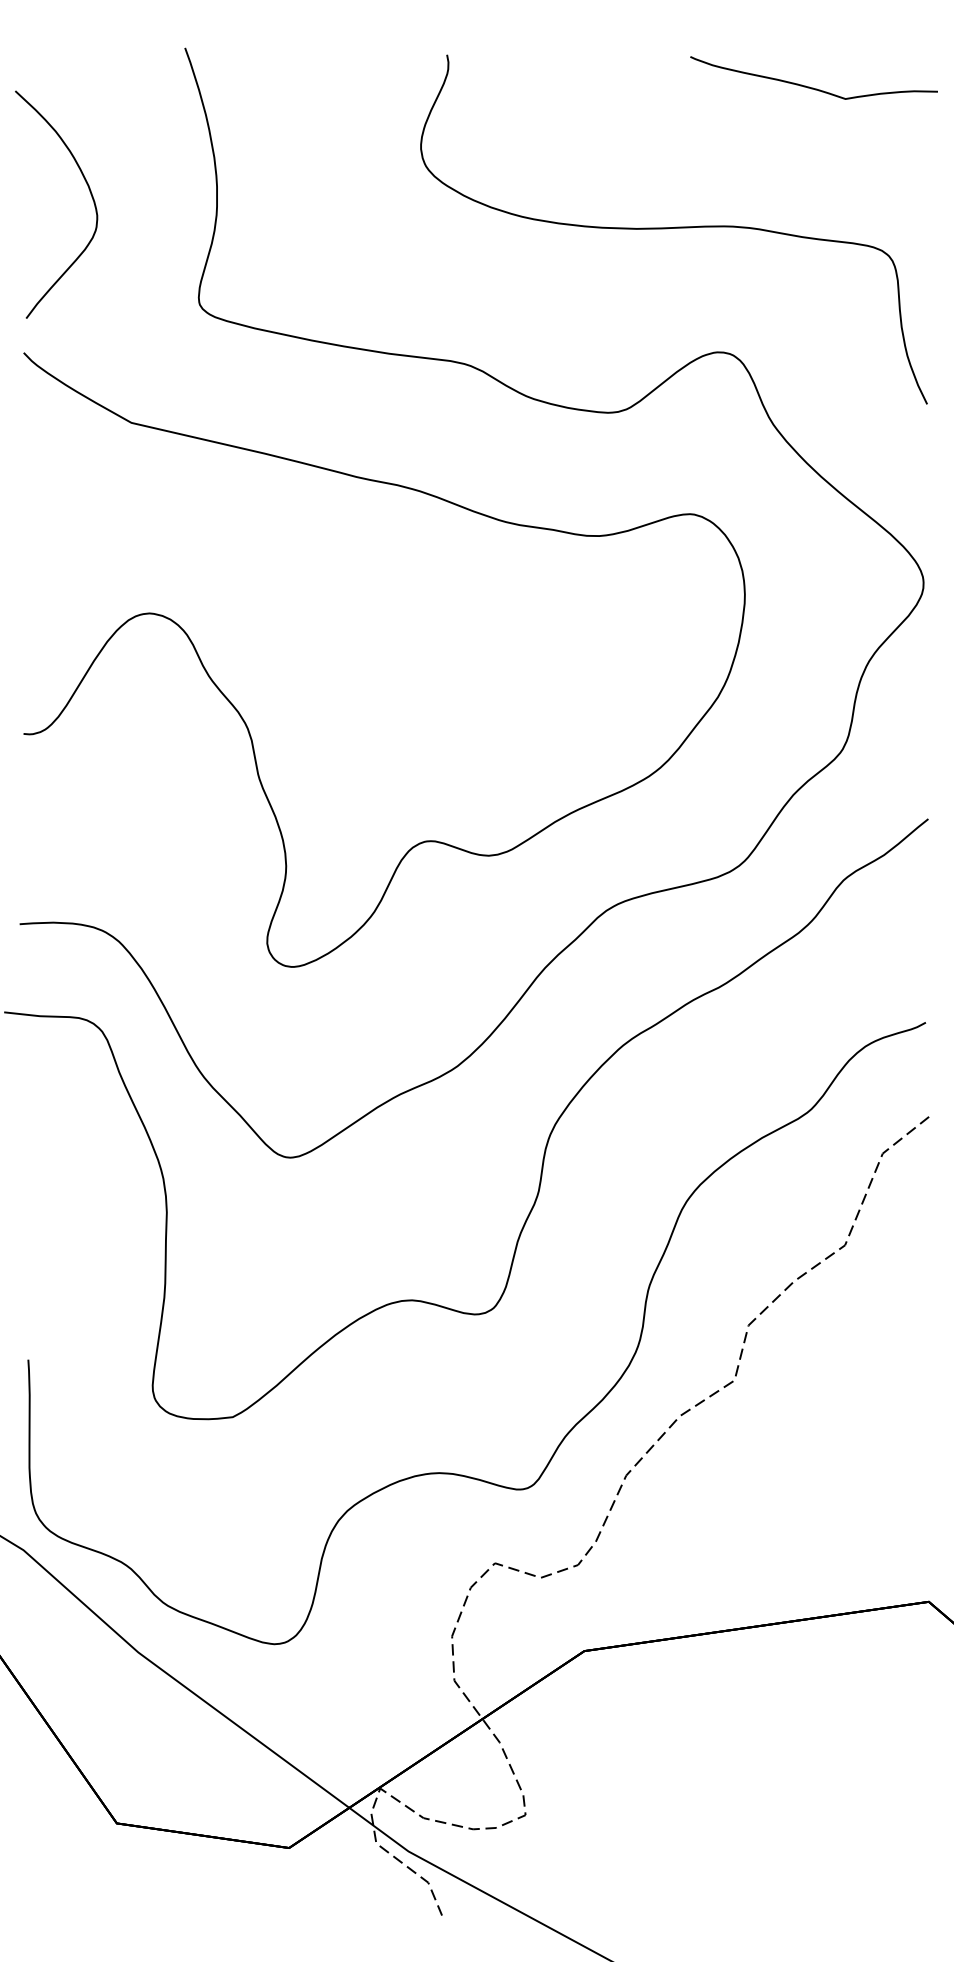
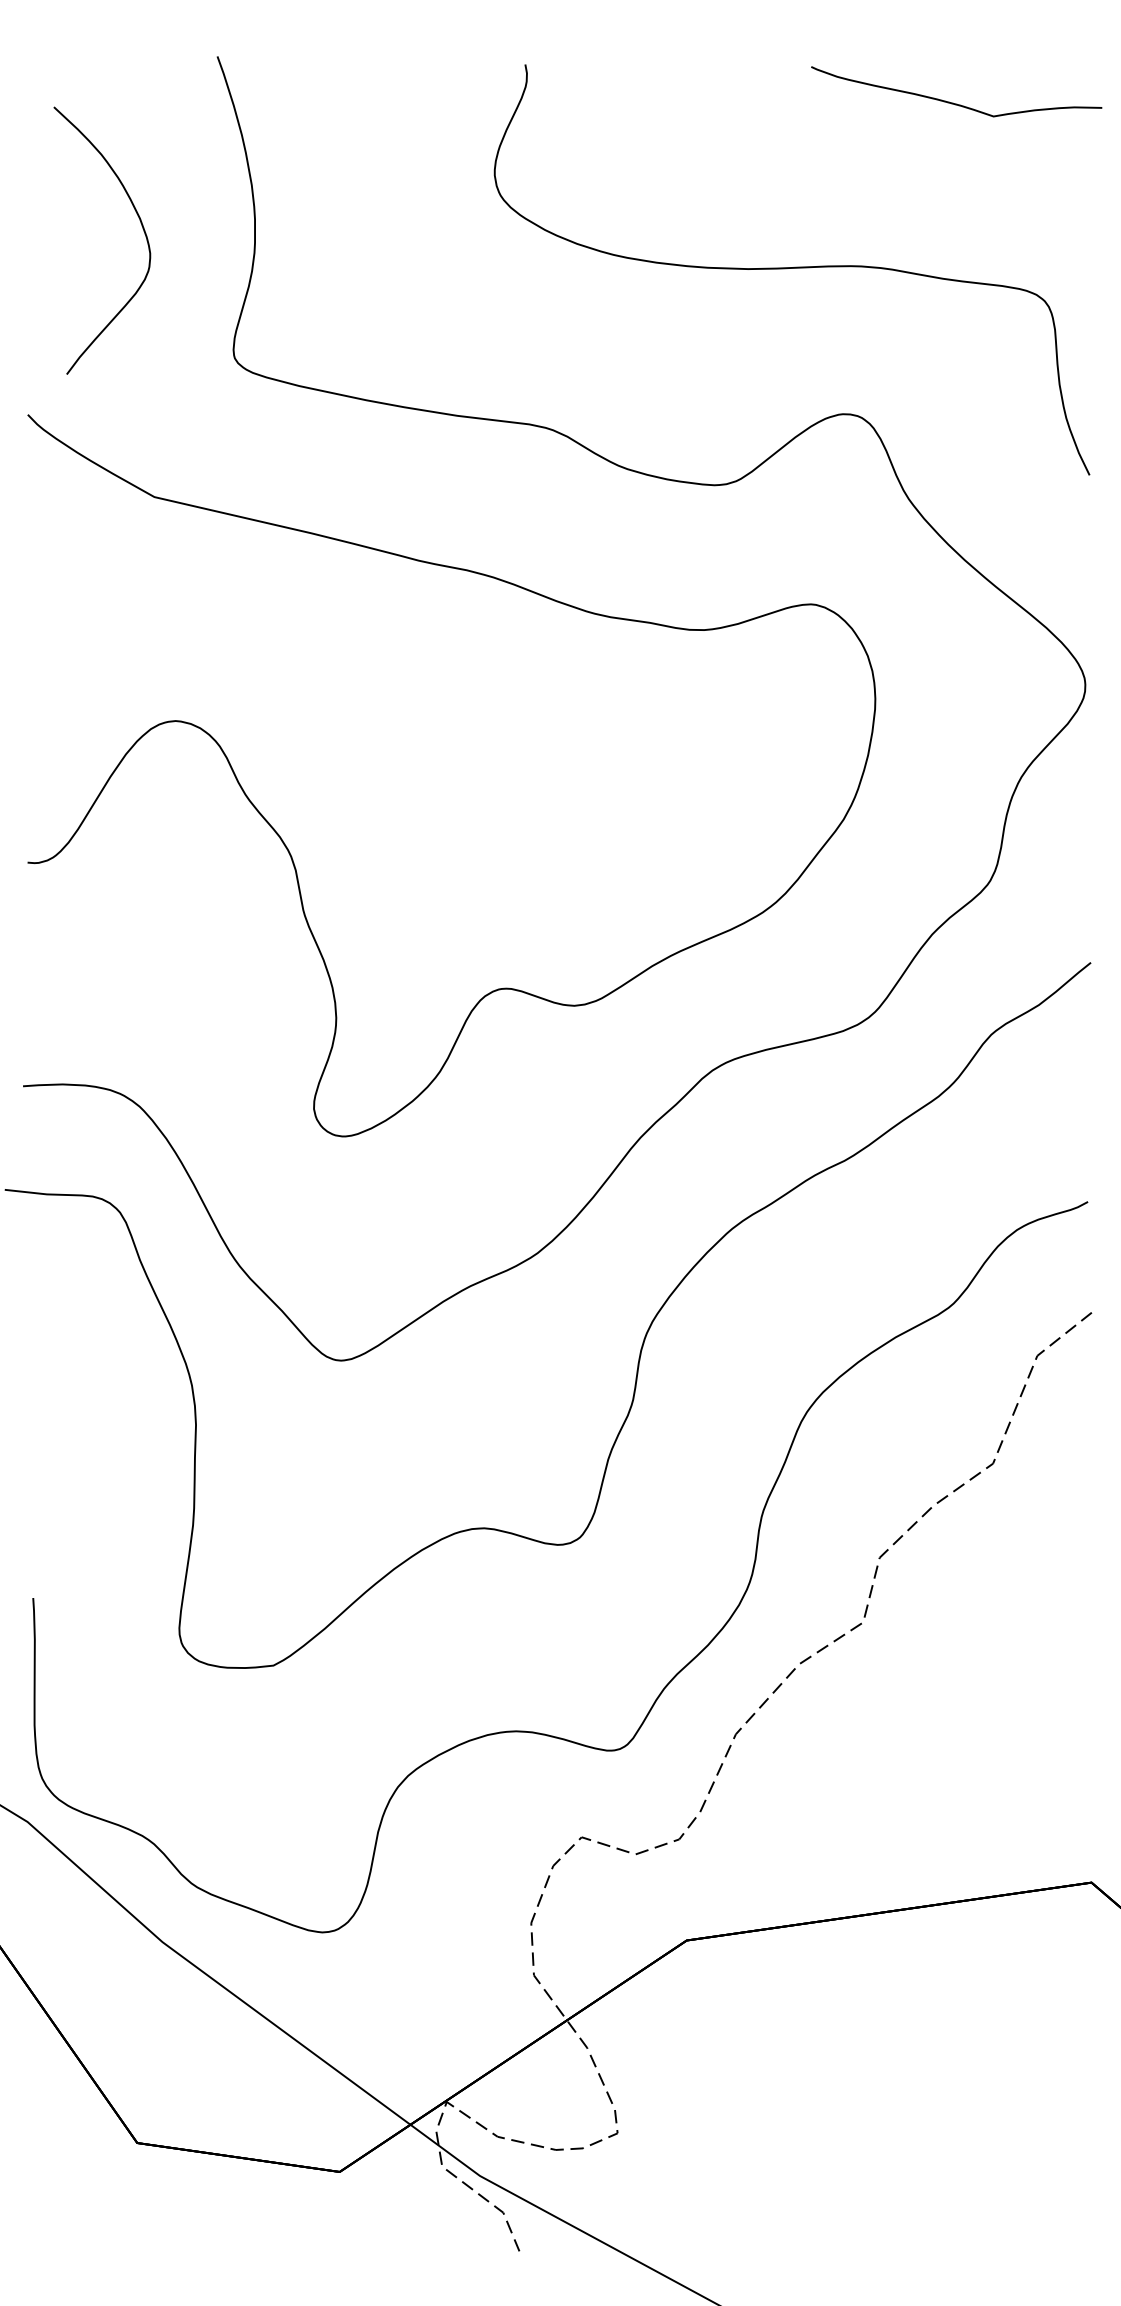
curve: (89, 192) -> (141, 226), moved

